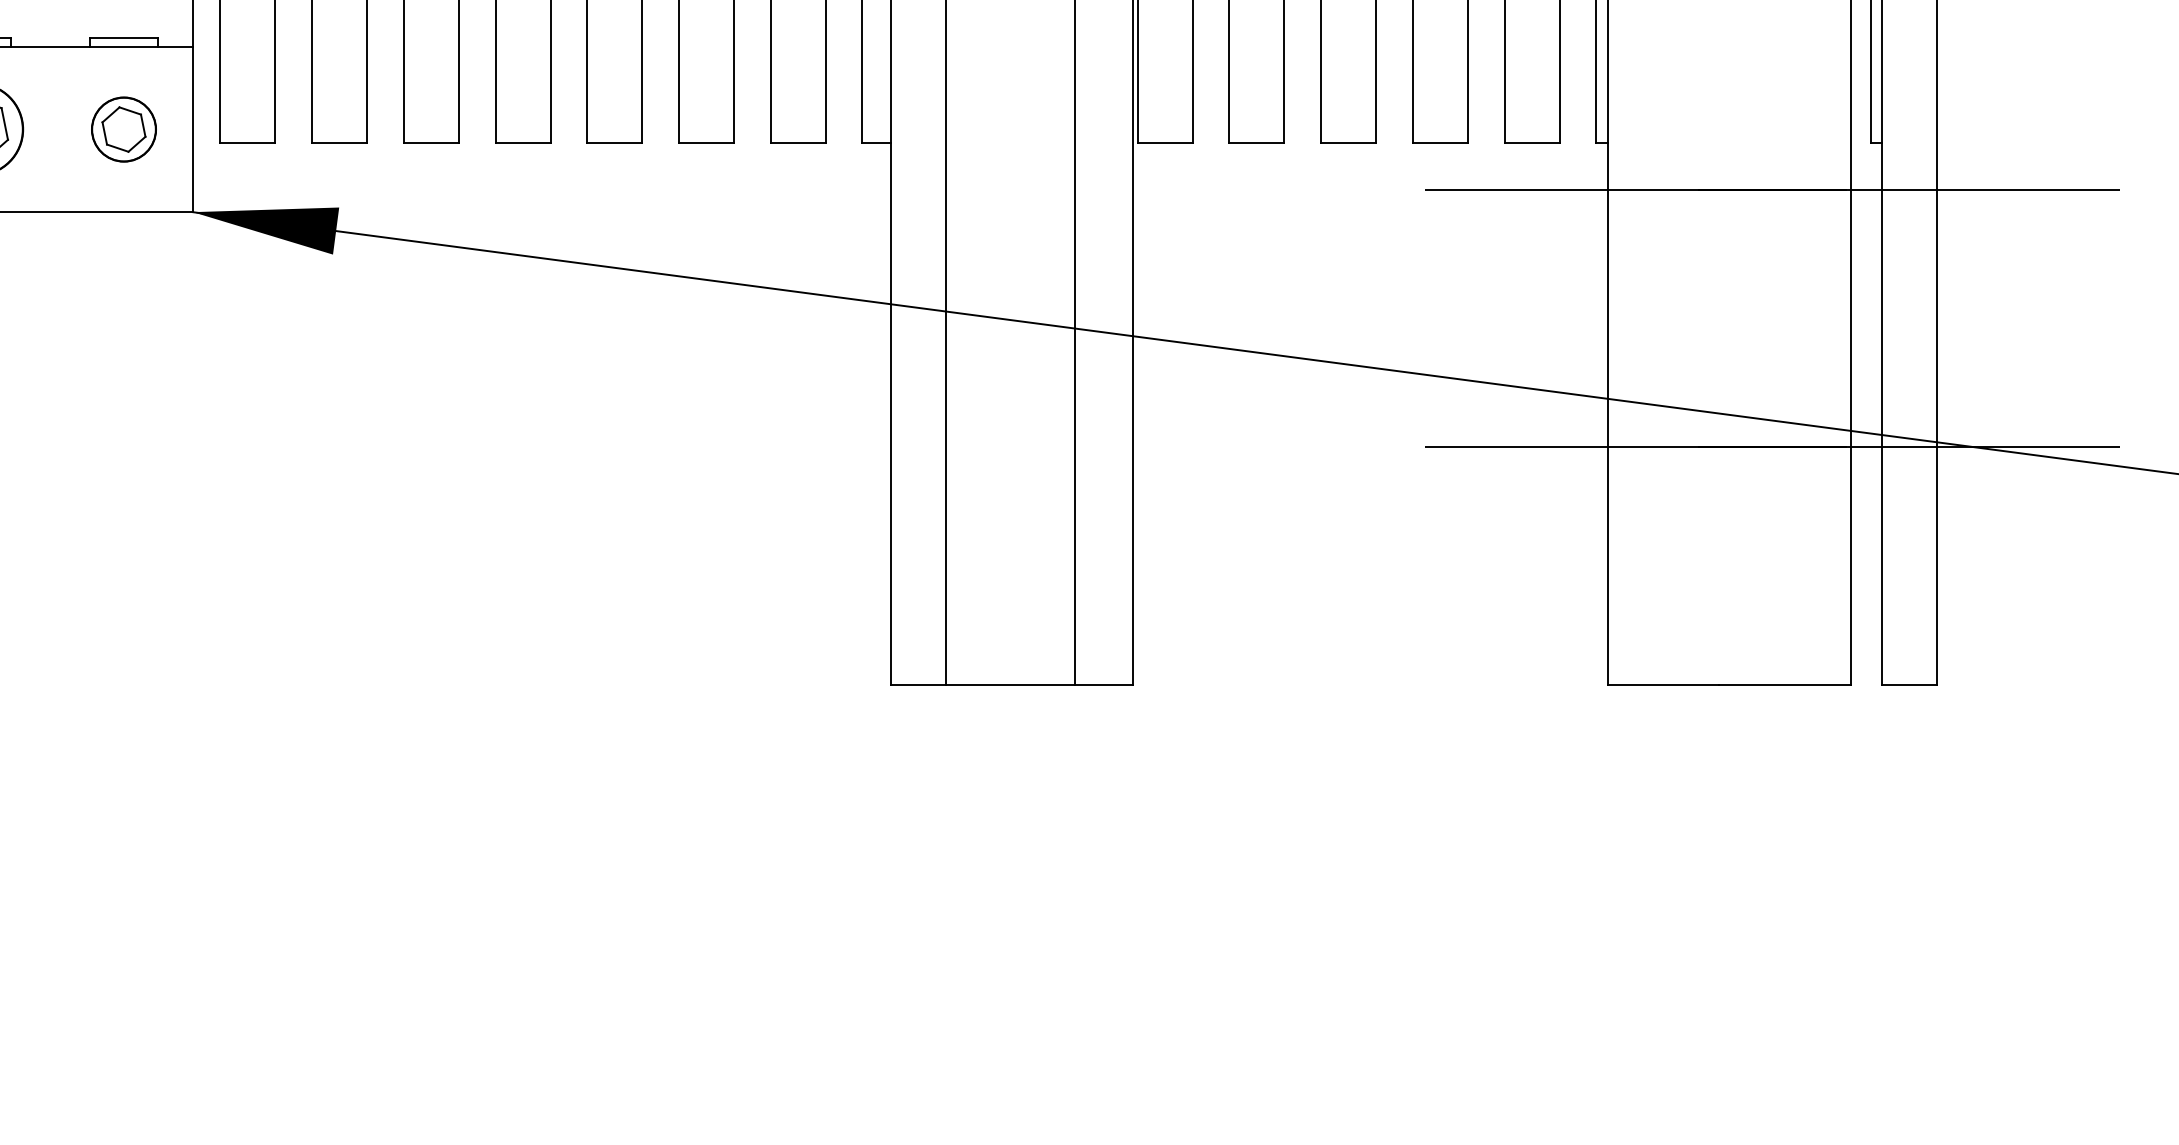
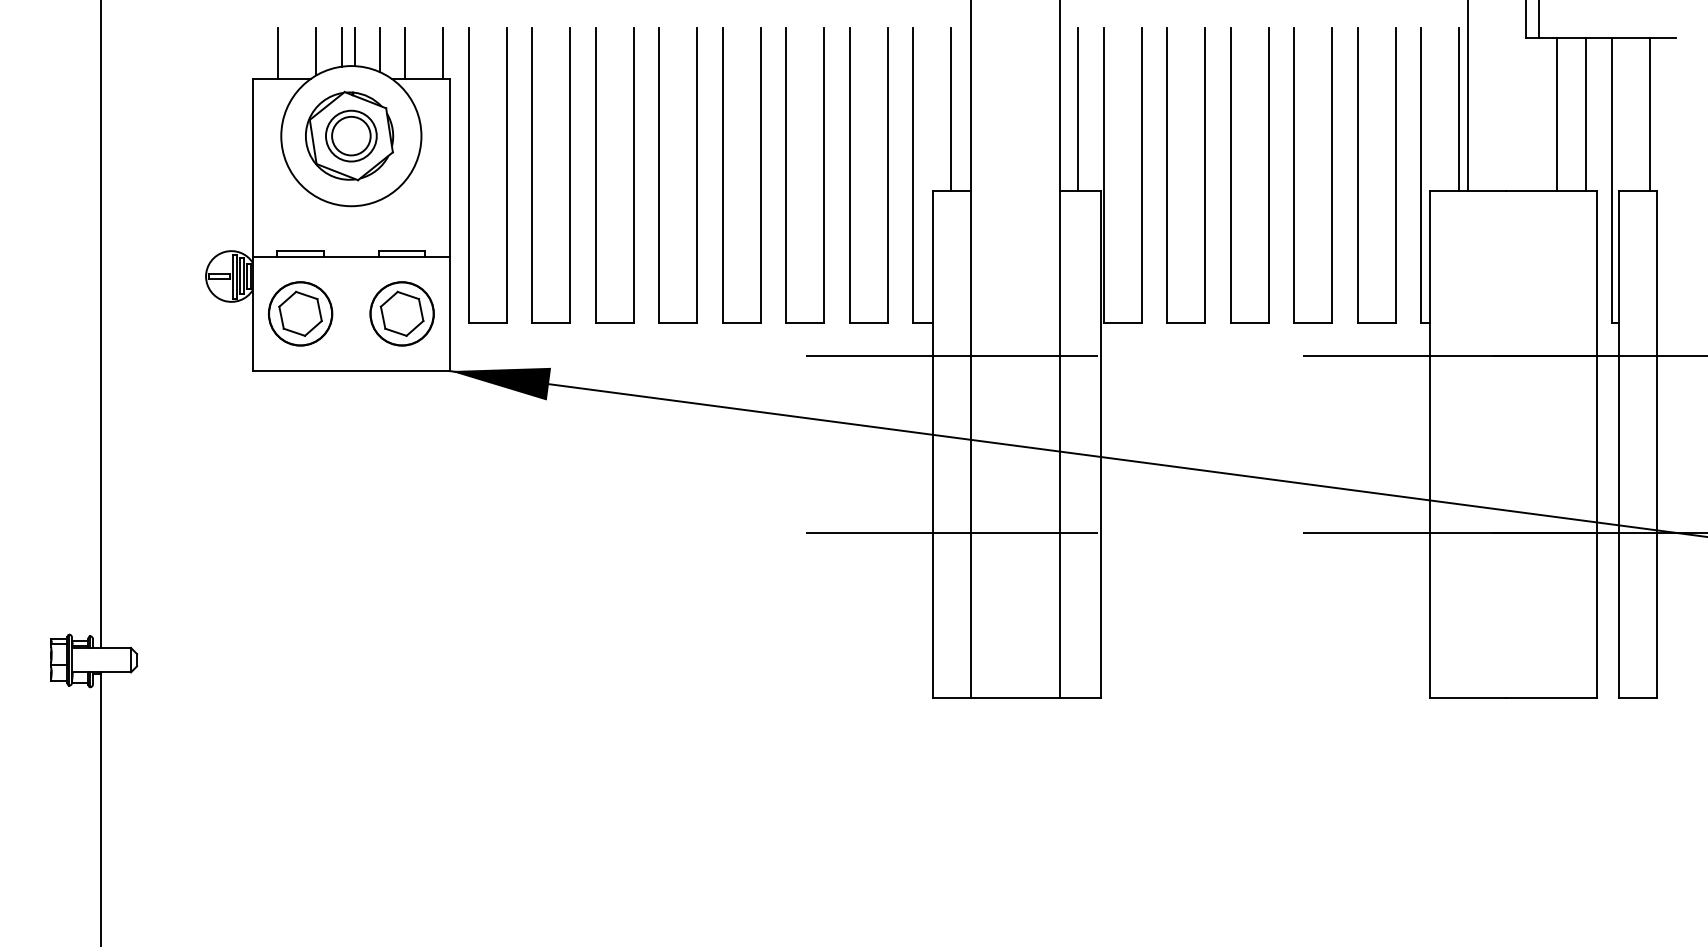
part: (123, 128) -> (401, 313), size x1.43
line: (919, 189) -> (952, 355), added
line: (919, 446) -> (952, 533), added

